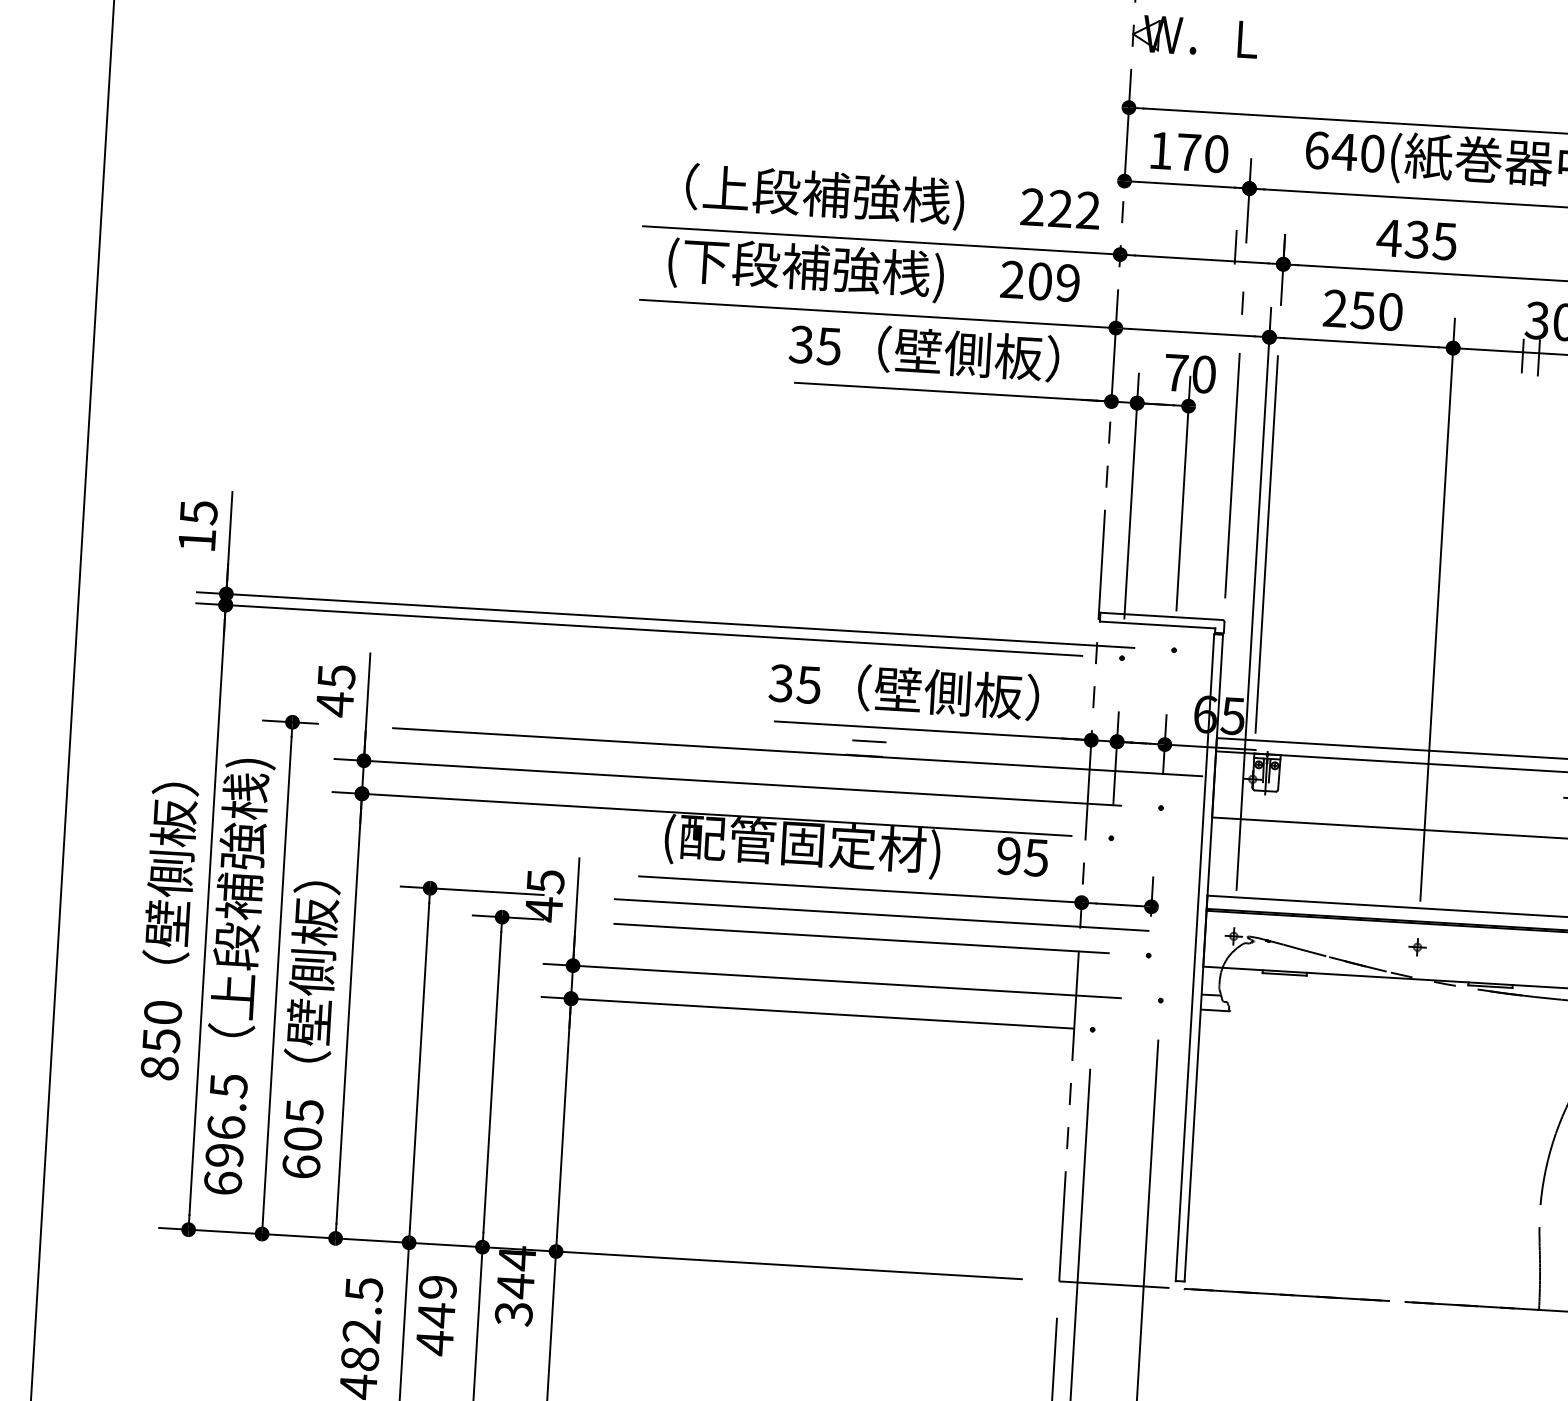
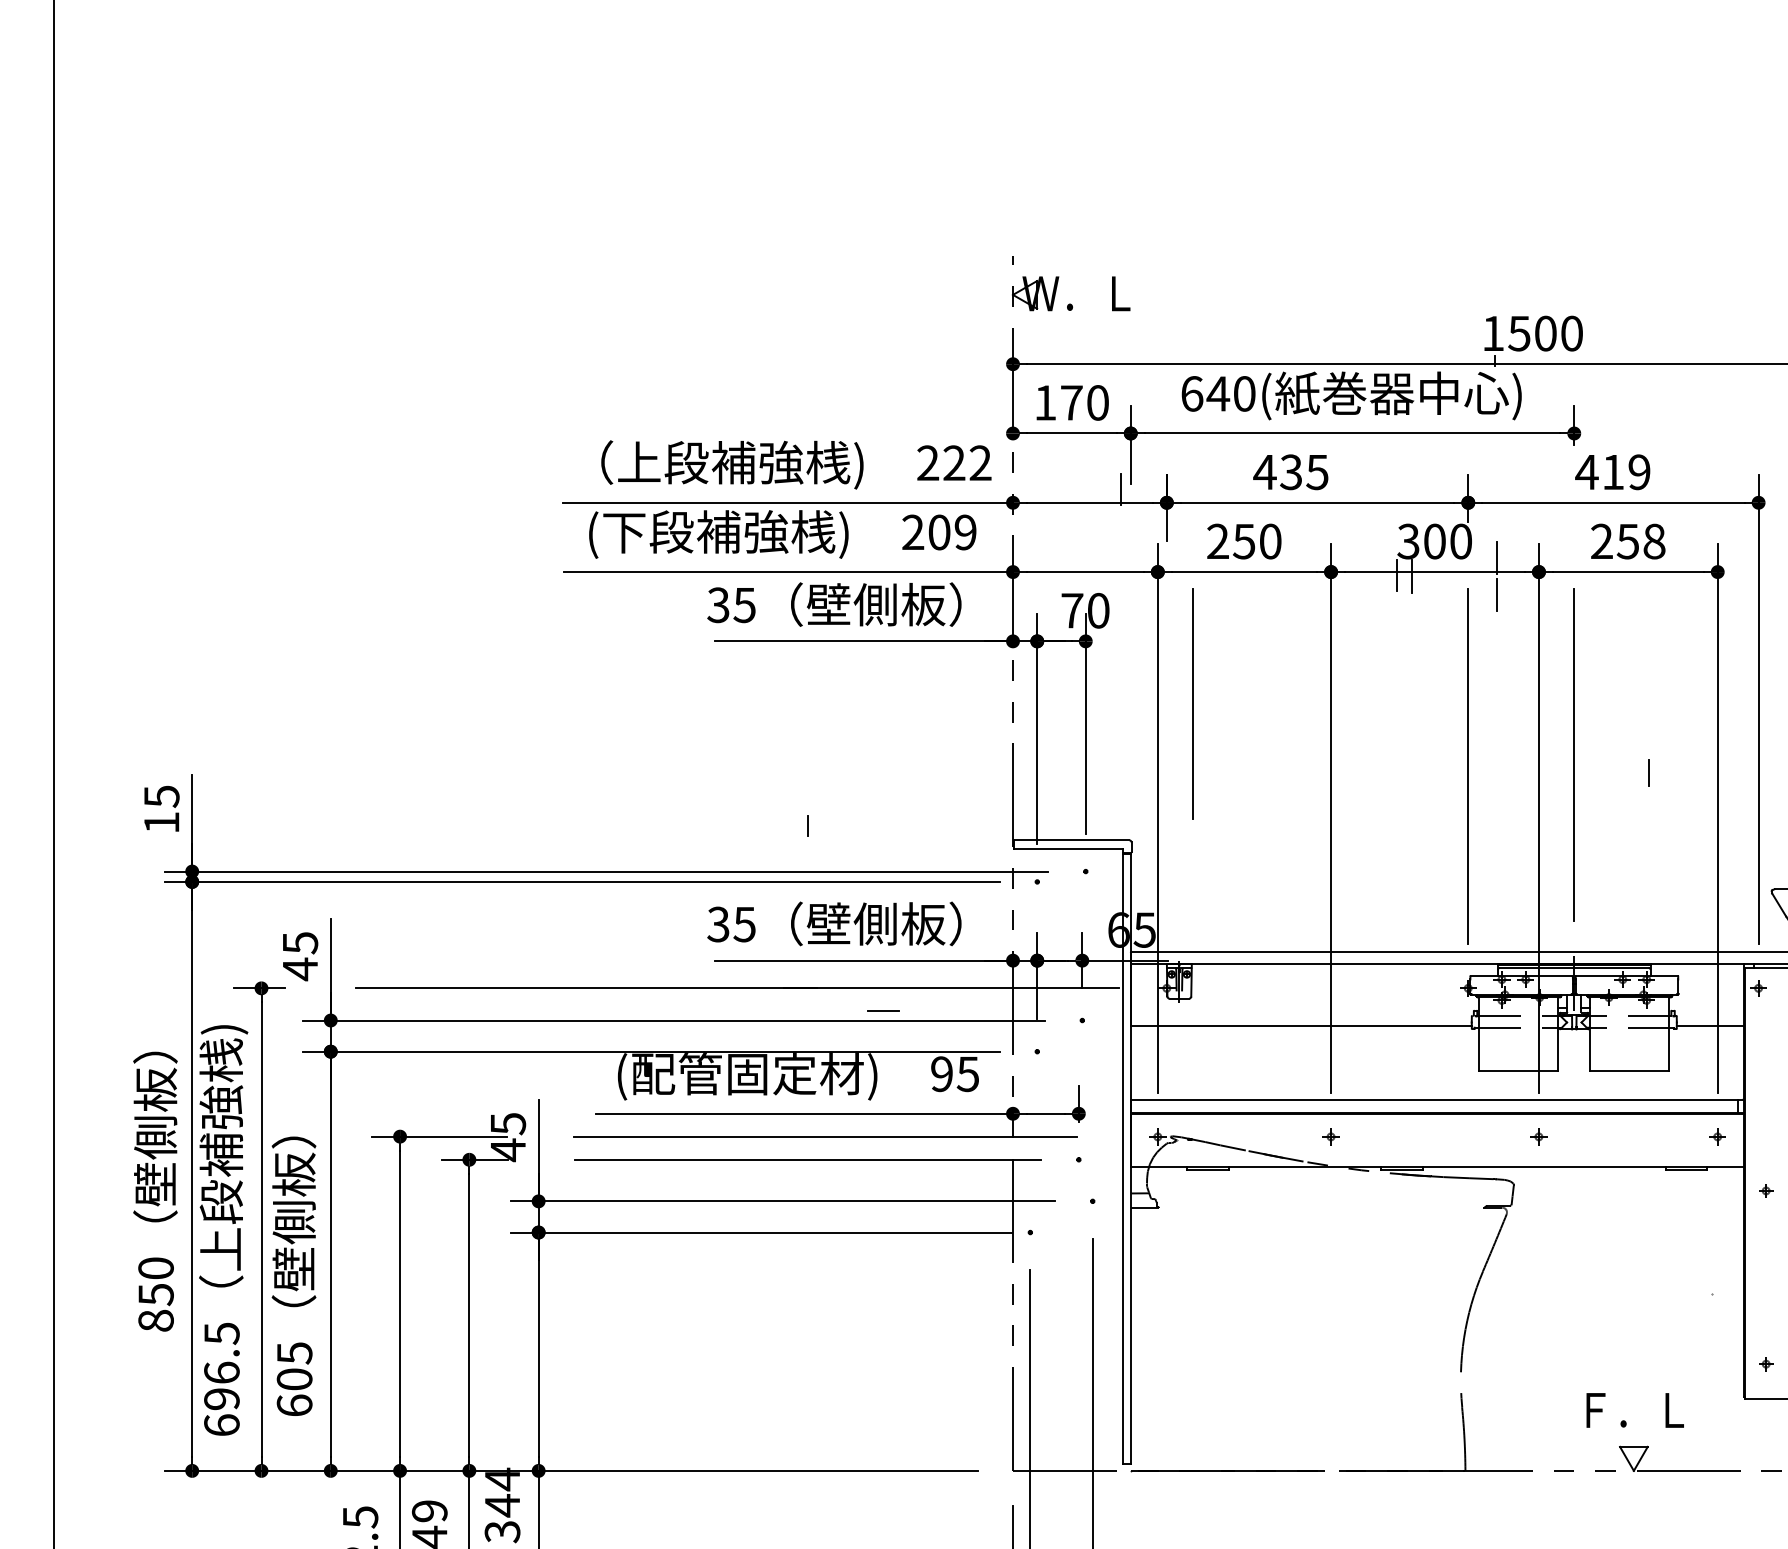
line: (1242, 303) -> (807, 825), moved
line: (1232, 474) -> (1192, 703), moved
line: (1266, 543) -> (1166, 766), removed
line: (869, 740) -> (883, 1010), moved

